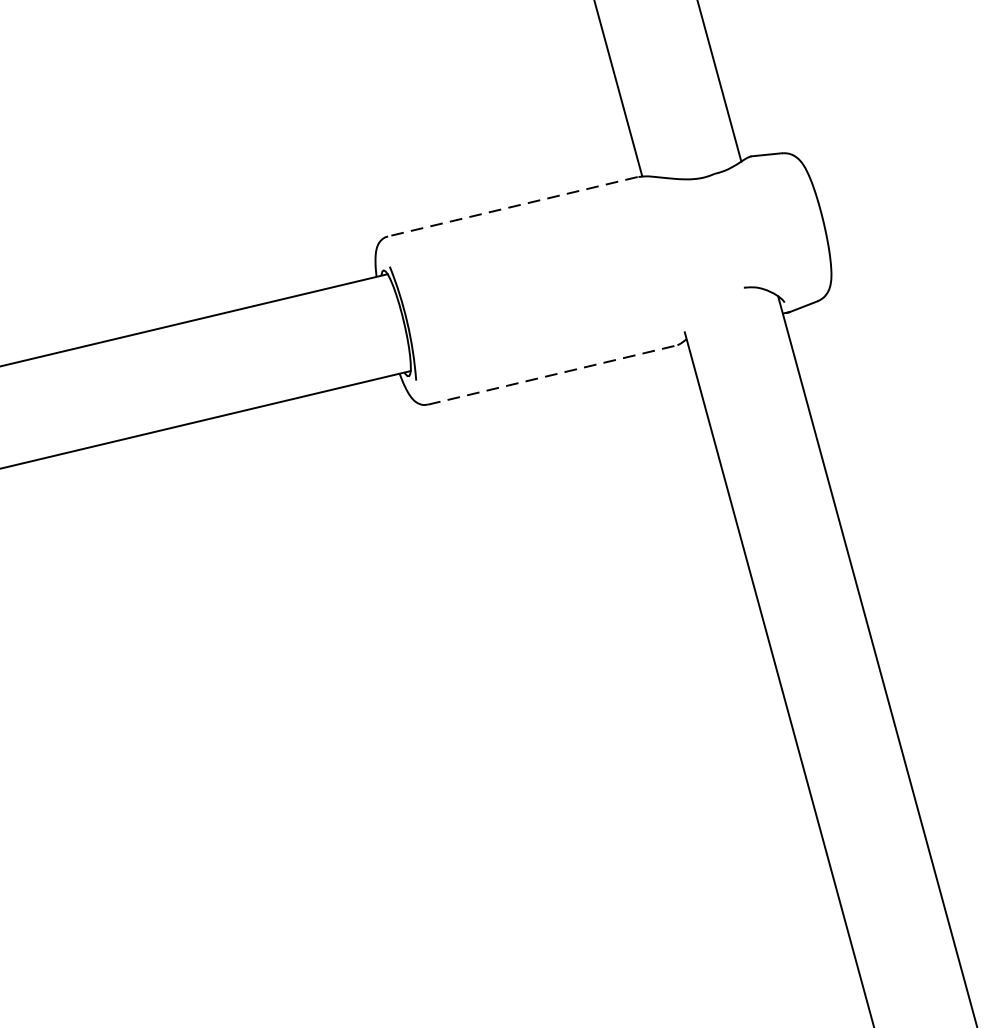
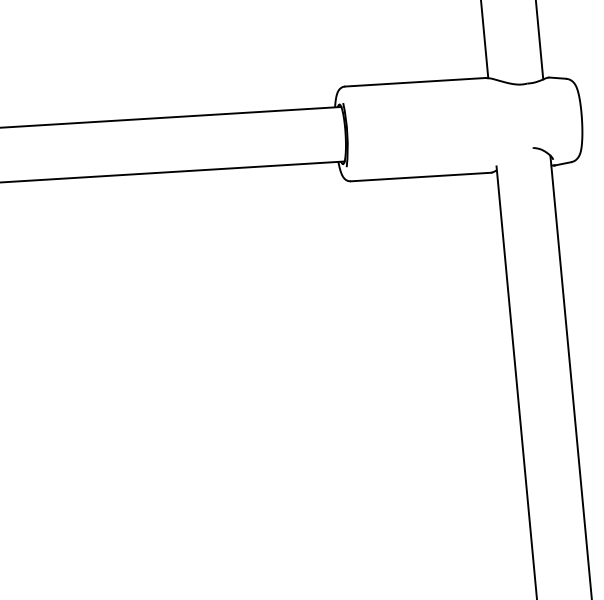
line: (511, 207) -> (414, 82), dashed -> solid
line: (553, 375) -> (421, 177), dashed -> solid

